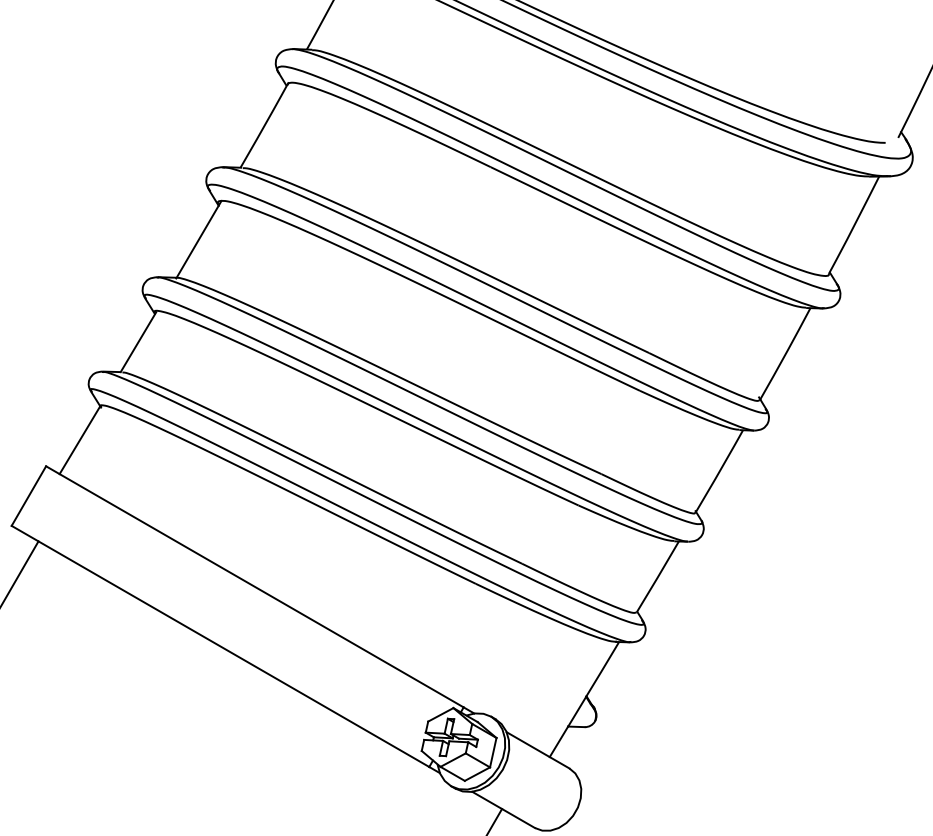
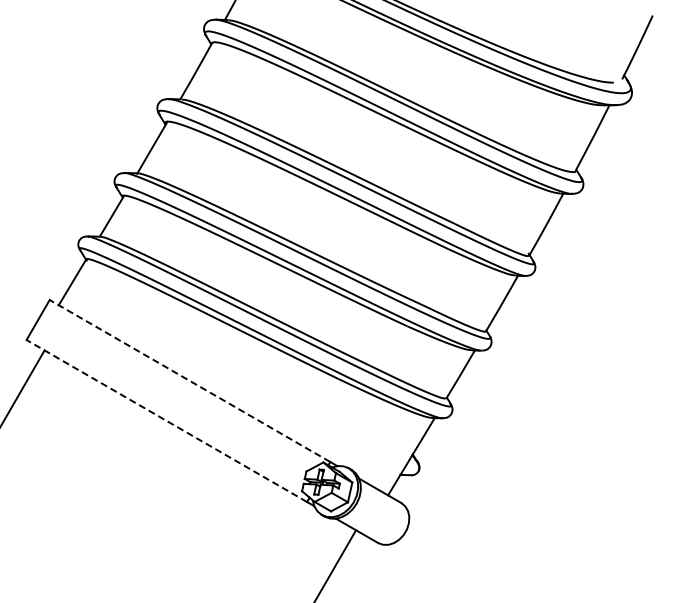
line: (255, 587) -> (190, 381), solid -> dashed
line: (219, 647) -> (166, 421), solid -> dashed

